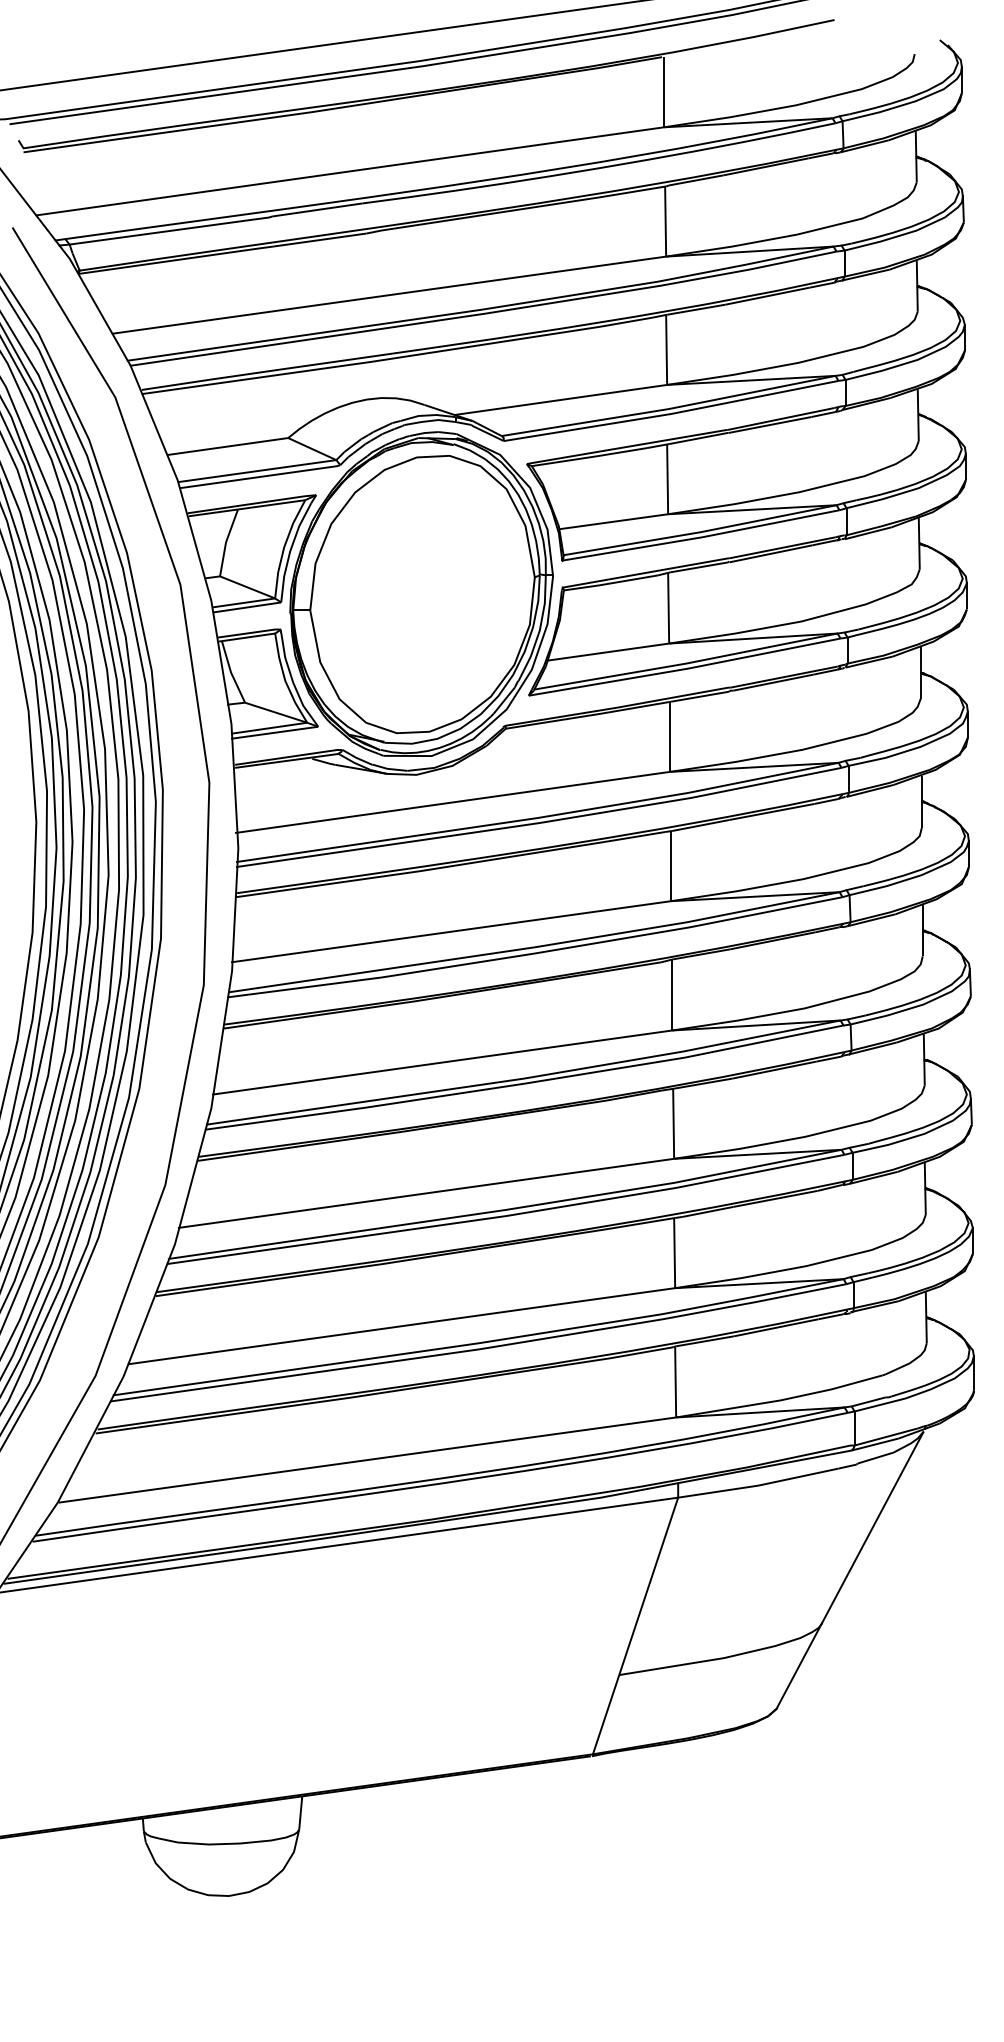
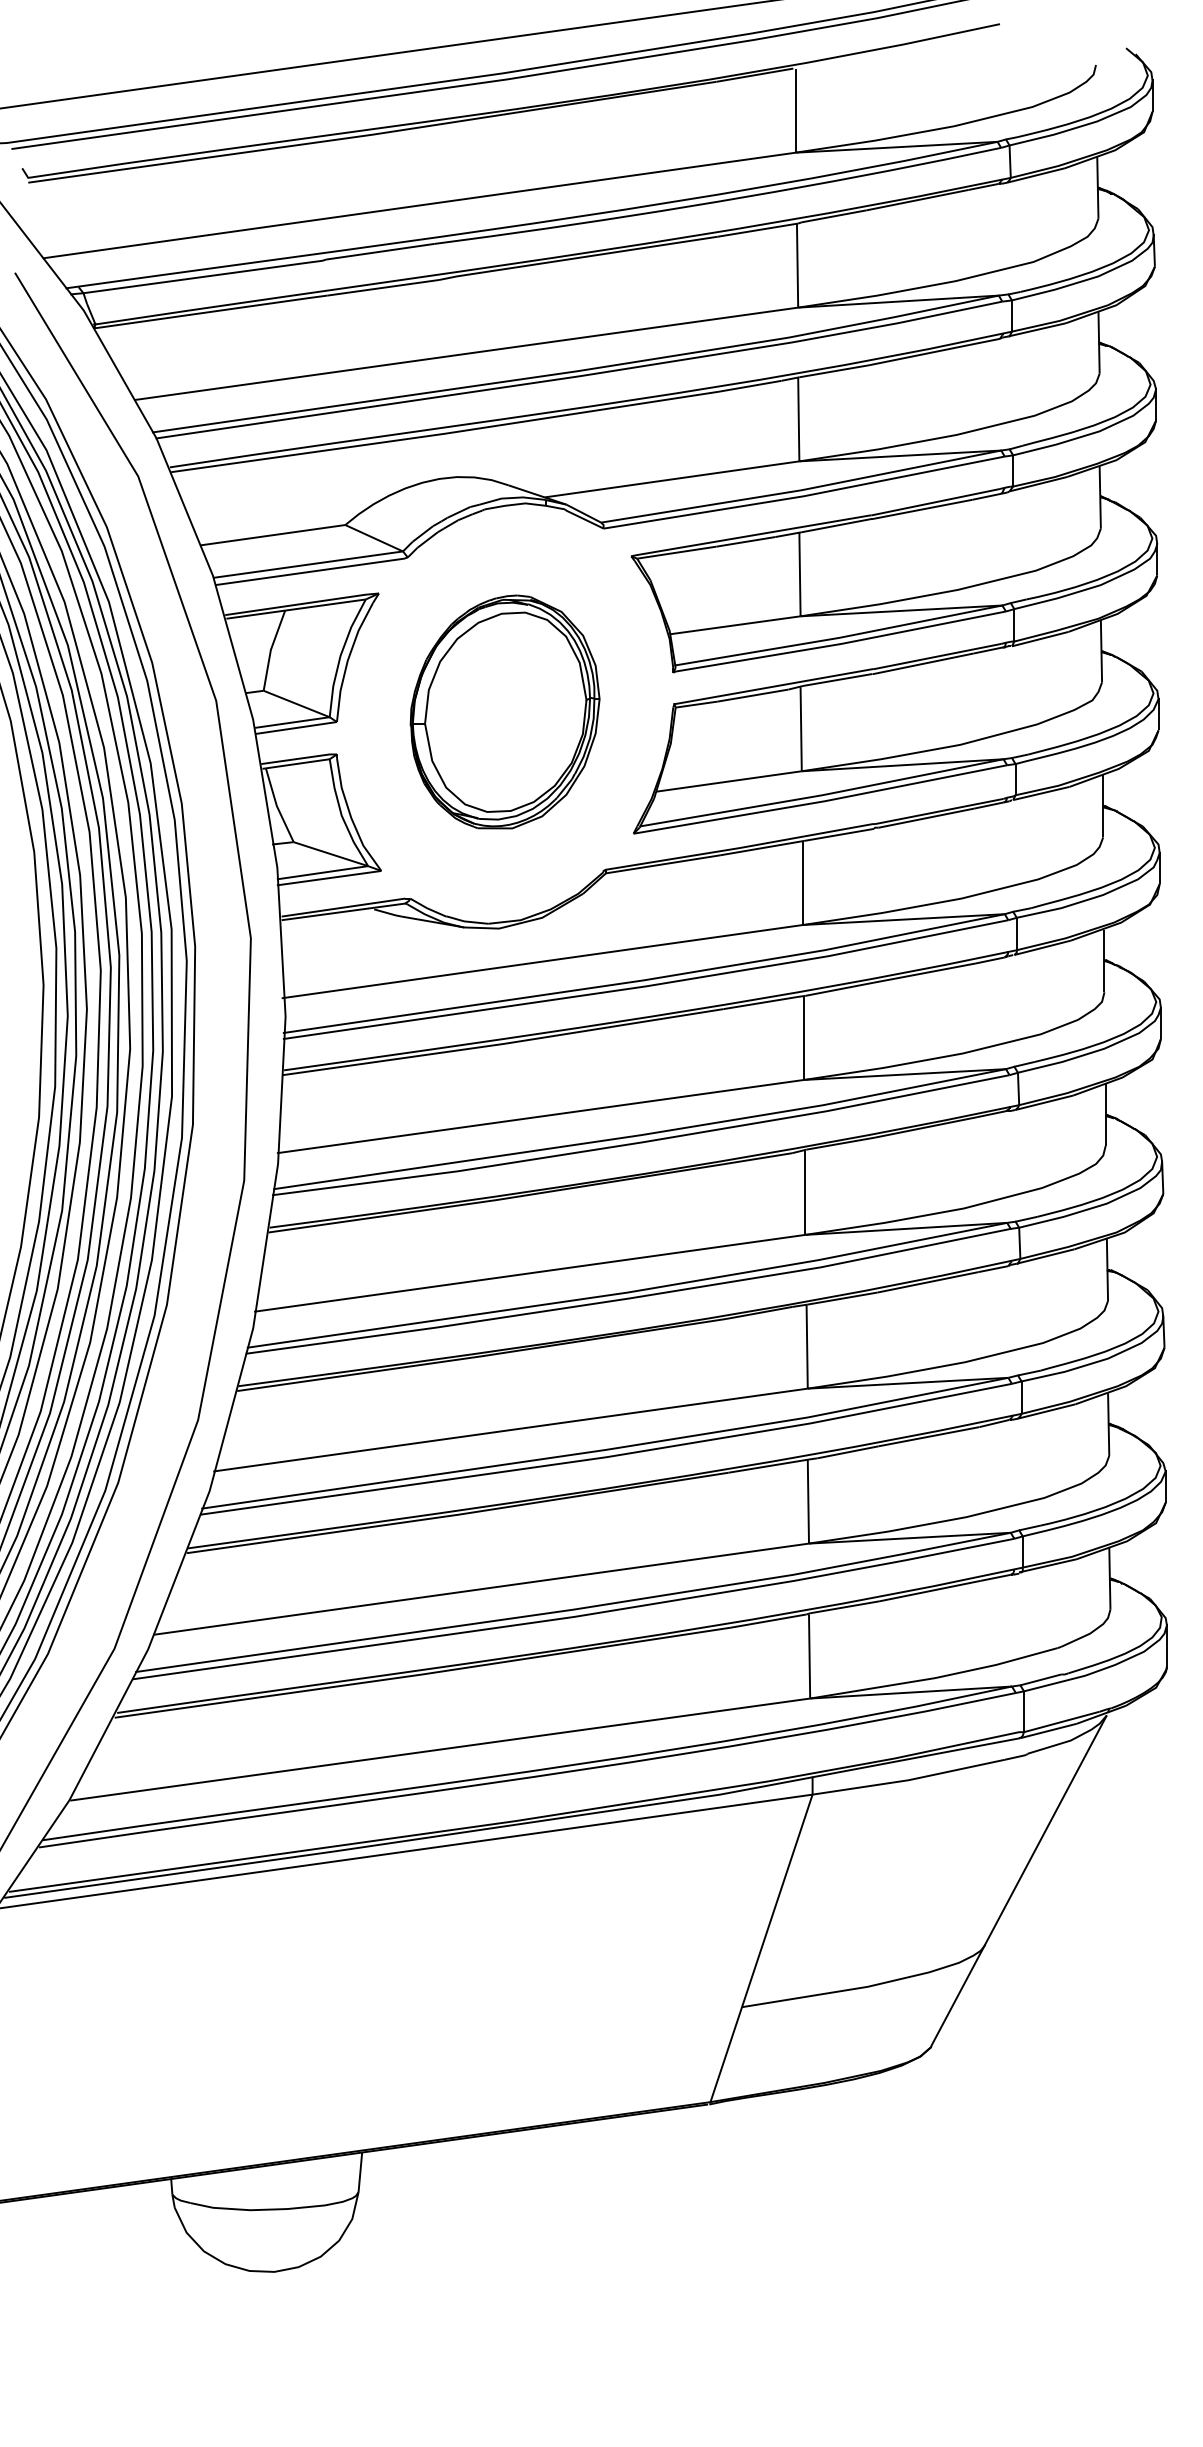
part: (421, 593) -> (504, 711), size x0.6

